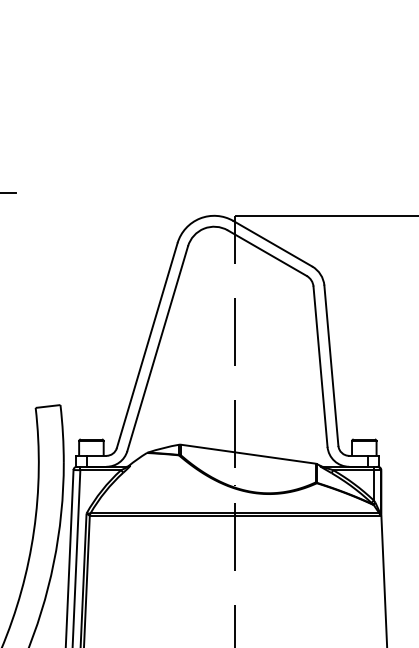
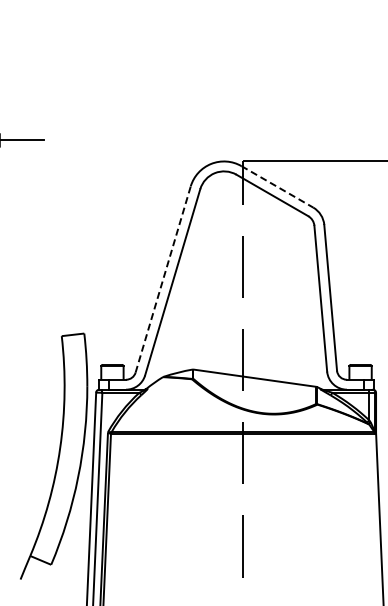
line: (272, 244) -> (277, 187), solid -> dashed
line: (147, 345) -> (163, 279), solid -> dashed

